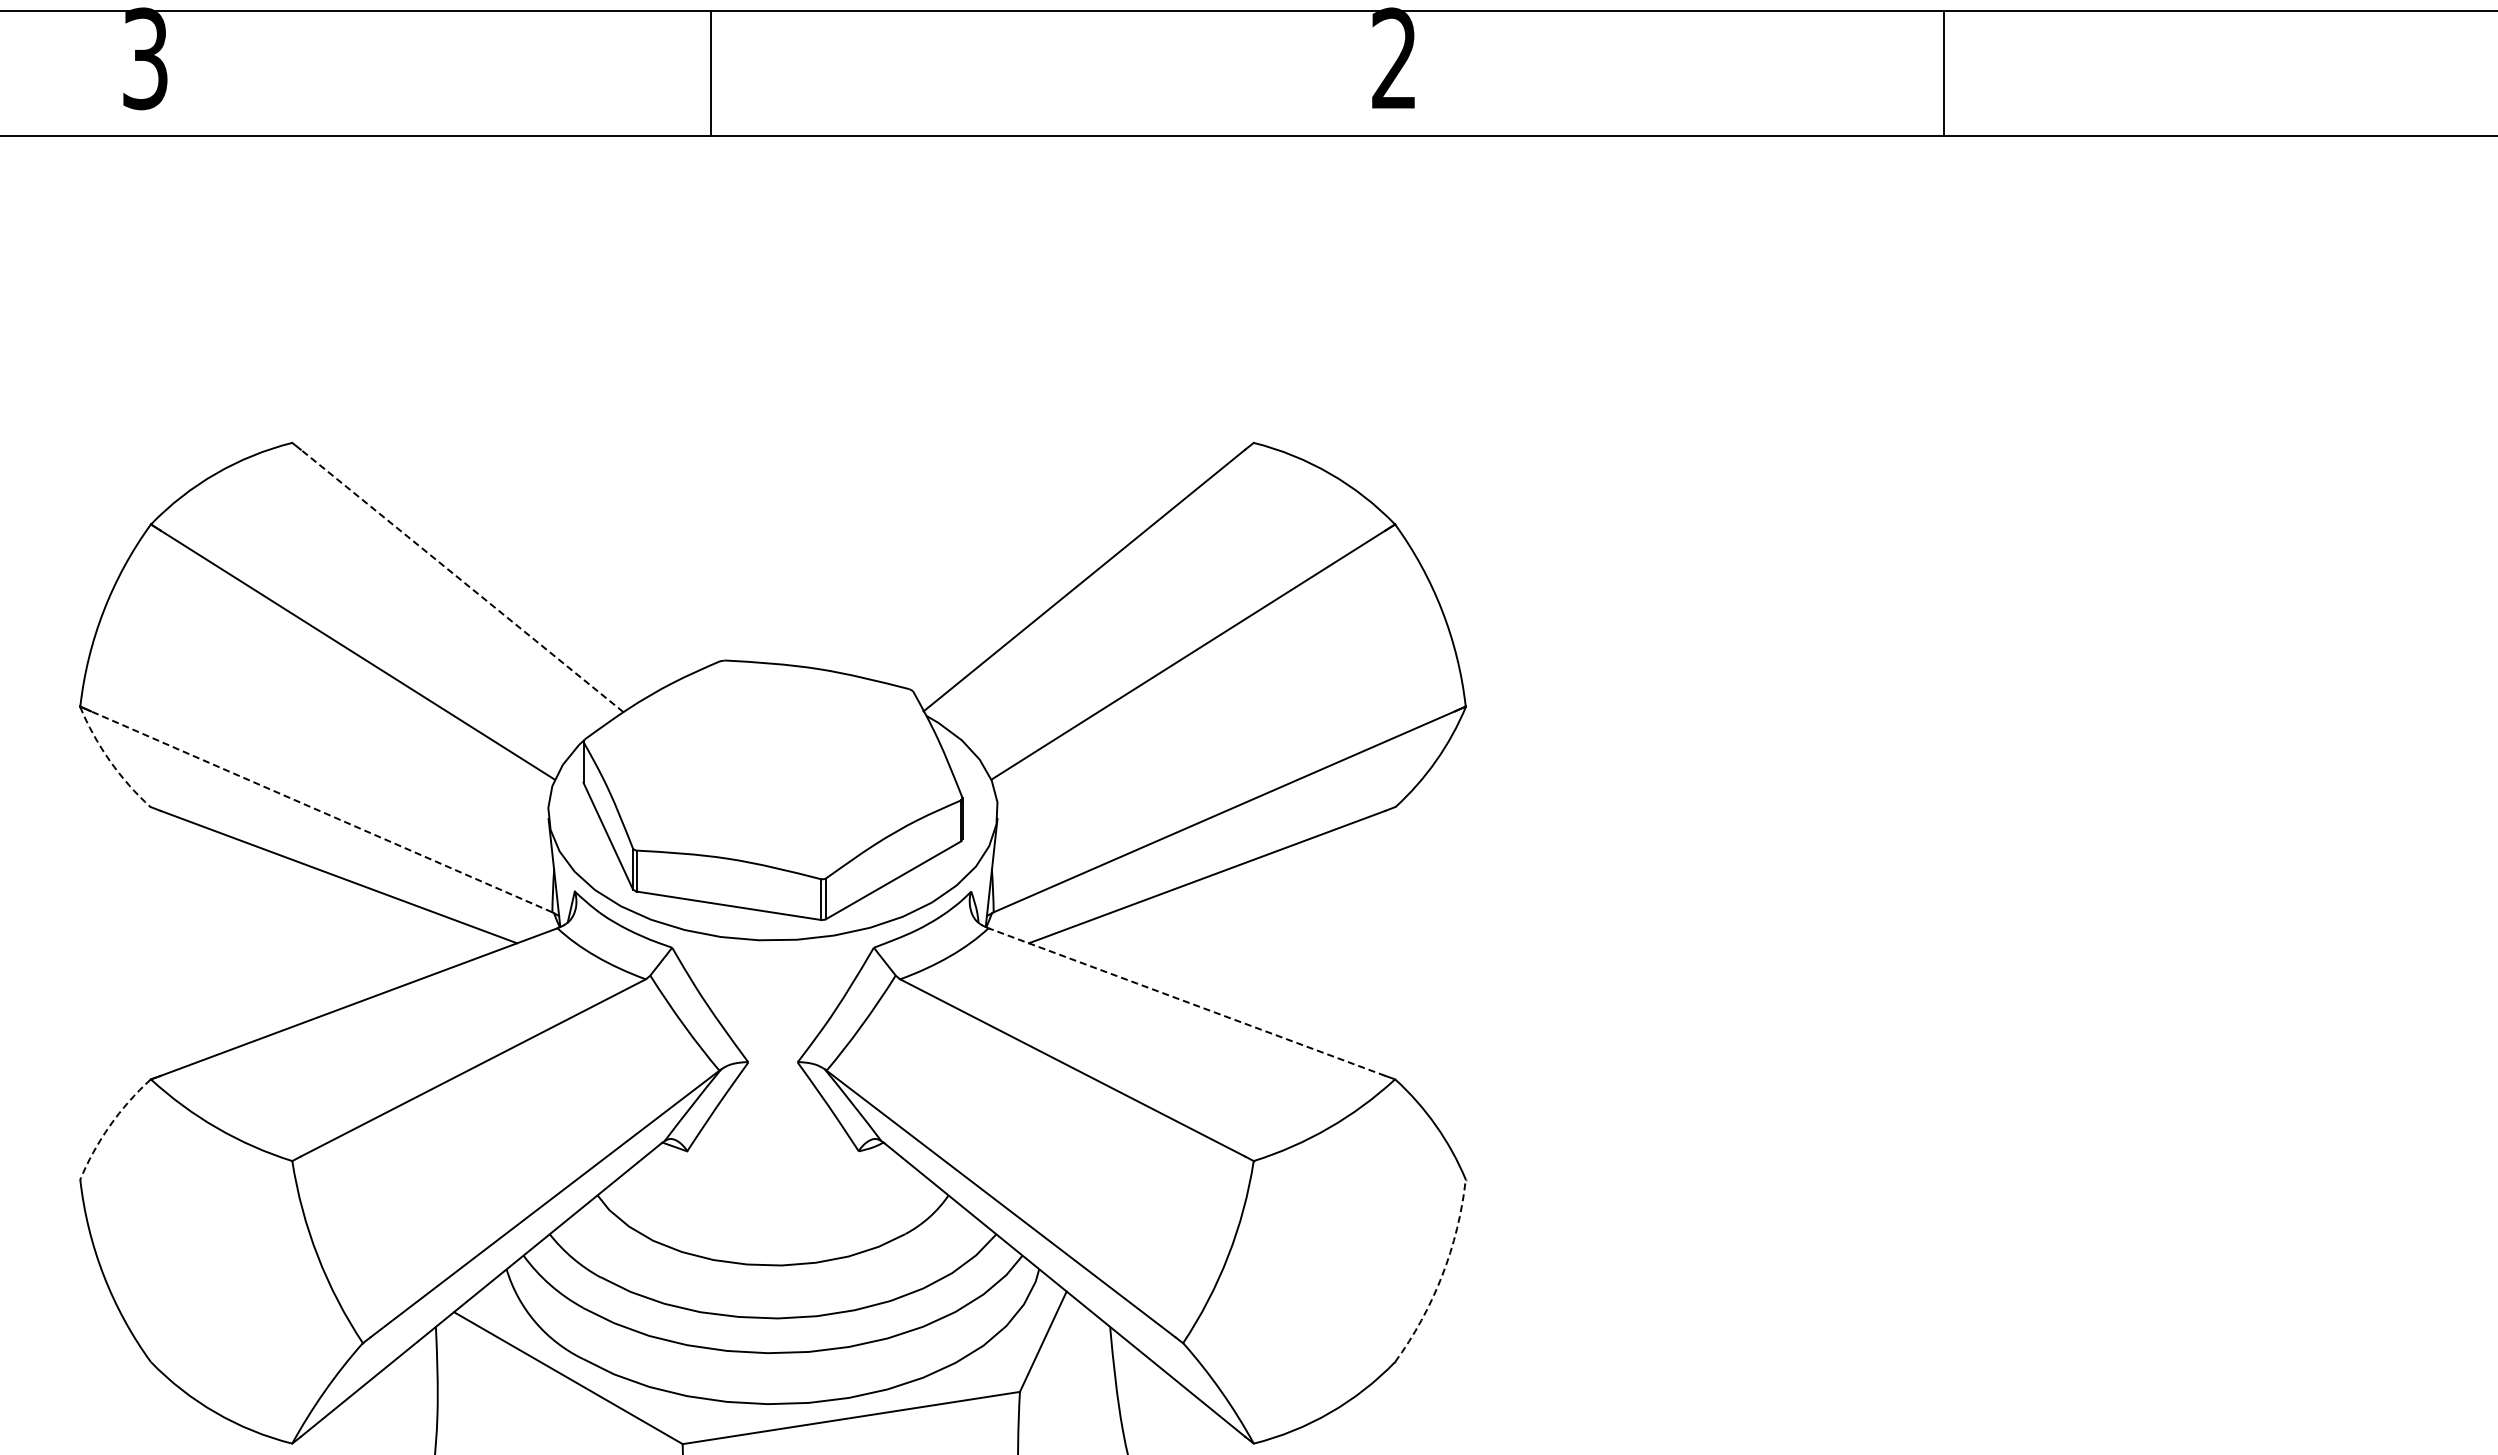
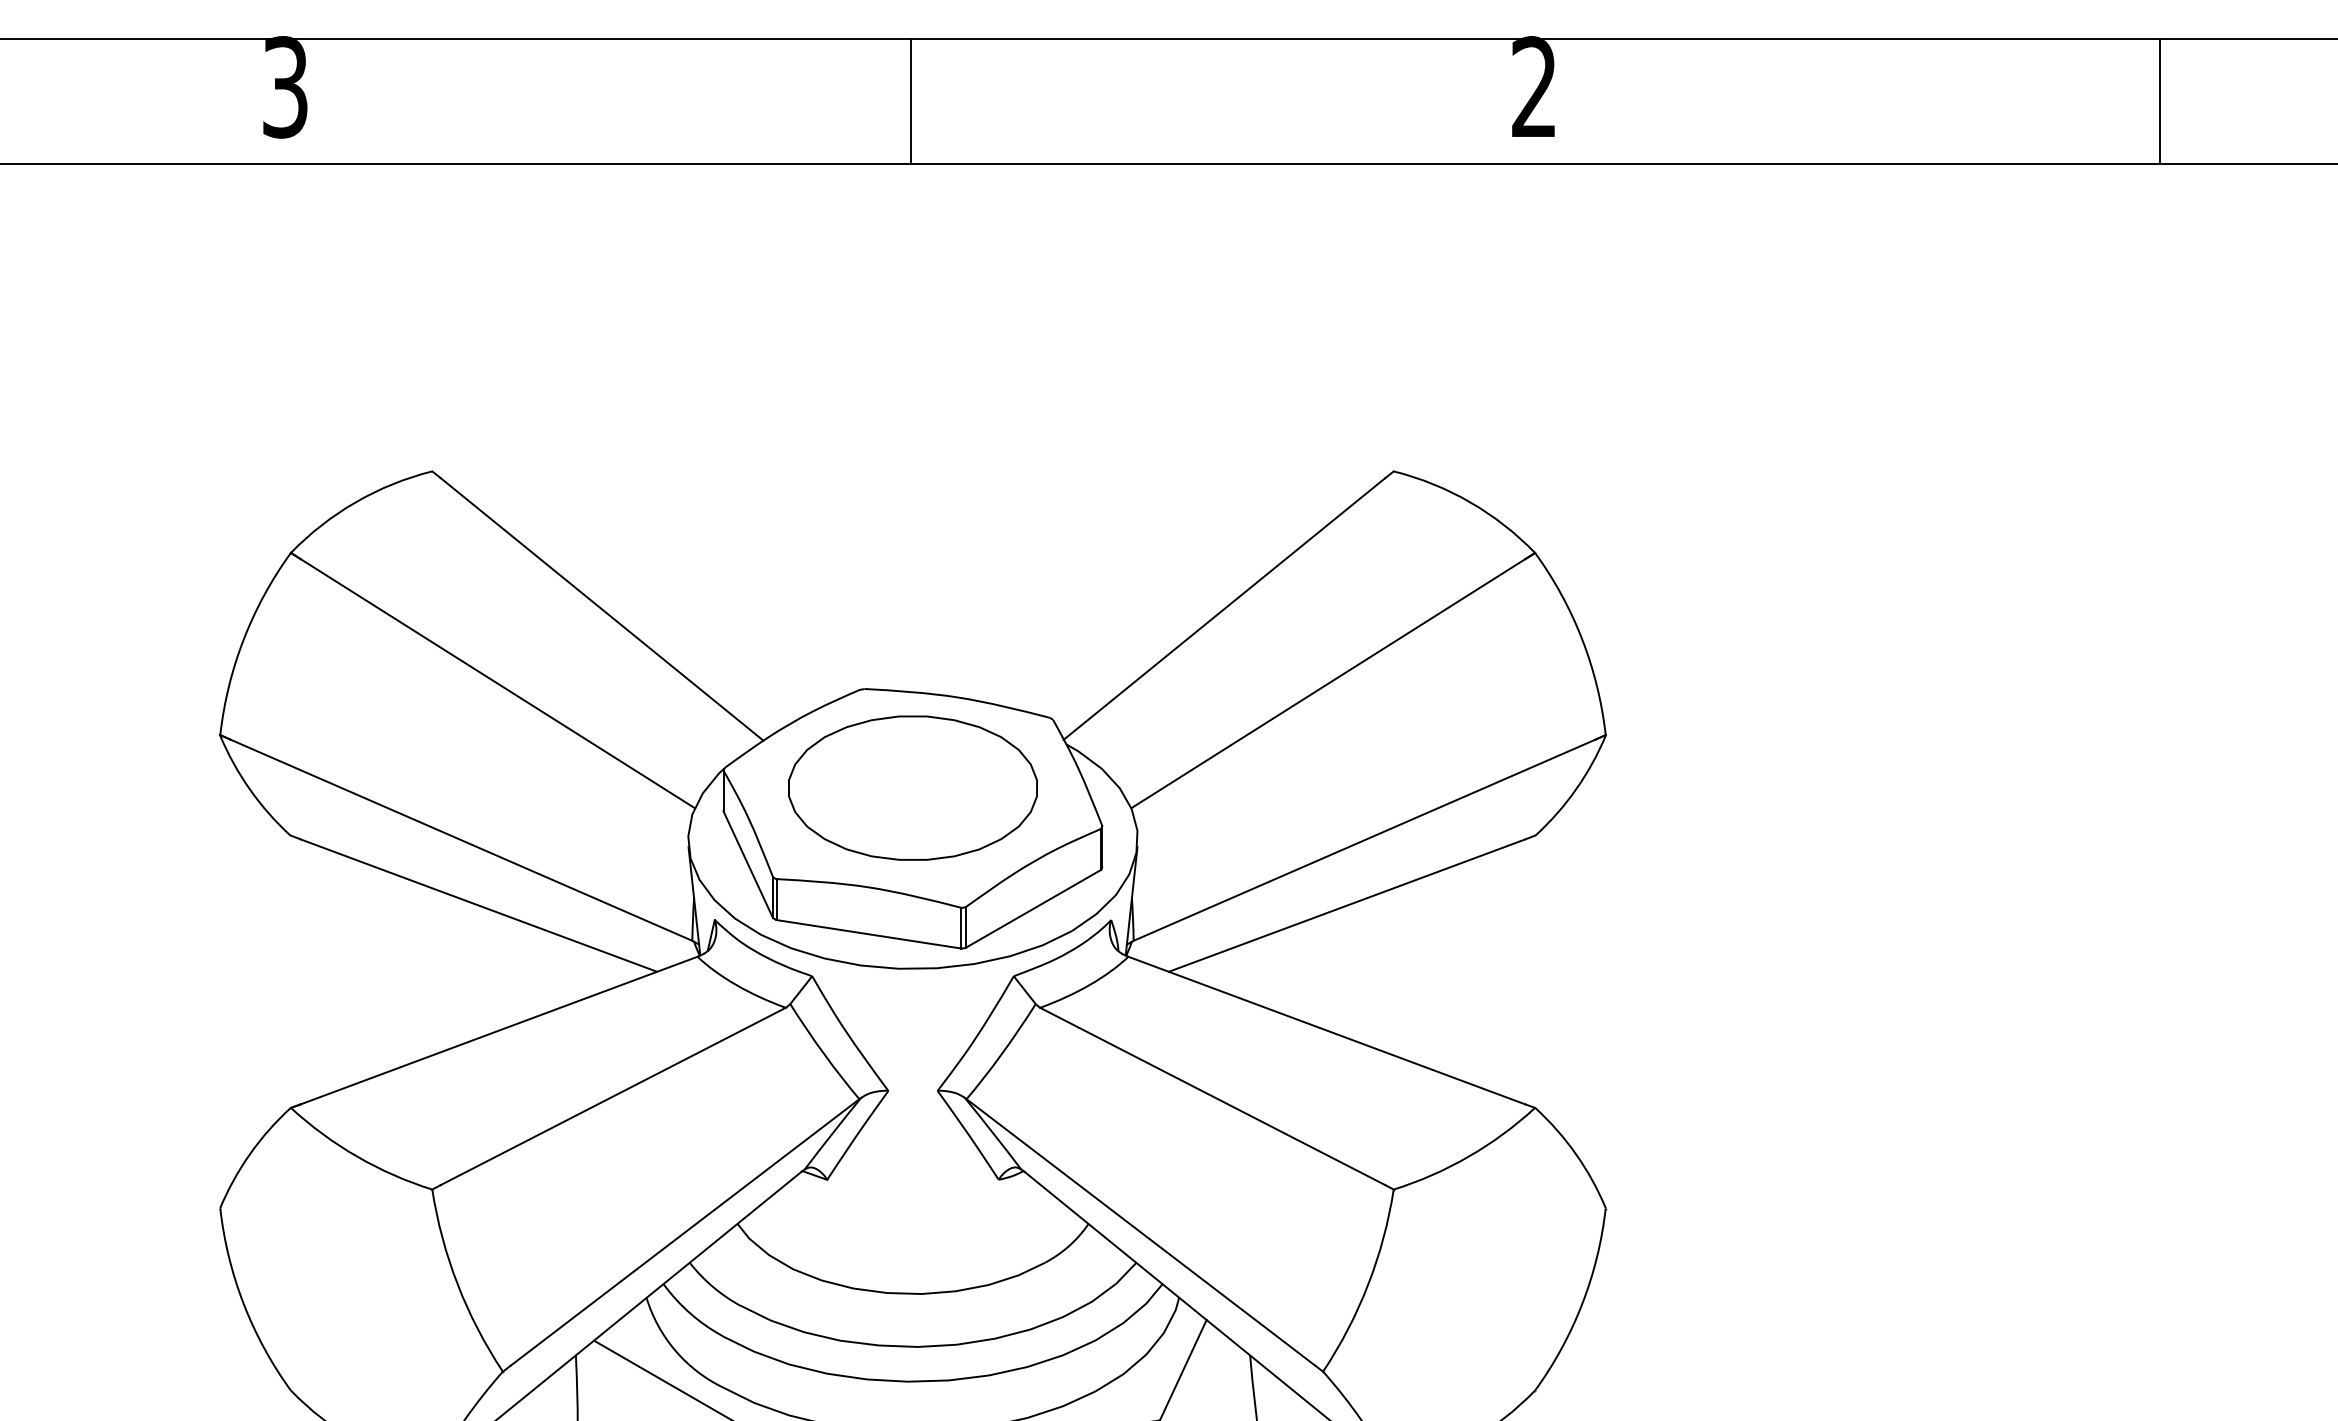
line: (711, 72) -> (911, 101), moved
line: (1944, 72) -> (2160, 101), moved
line: (461, 580) -> (601, 609), dashed -> solid
part: (772, 759) -> (912, 788), added
arc: (109, 760) -> (249, 789), dashed -> solid
line: (321, 811) -> (461, 840), dashed -> solid
line: (1186, 1002) -> (1326, 1031), dashed -> solid
arc: (109, 1125) -> (249, 1154), dashed -> solid
arc: (1442, 1275) -> (1582, 1304), dashed -> solid

